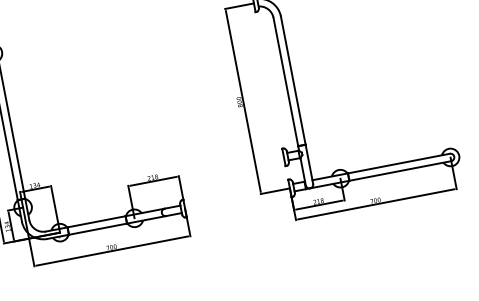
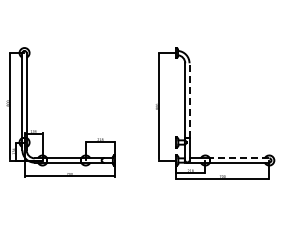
line: (293, 80) -> (189, 100), solid -> dashed
line: (398, 163) -> (239, 158), solid -> dashed

